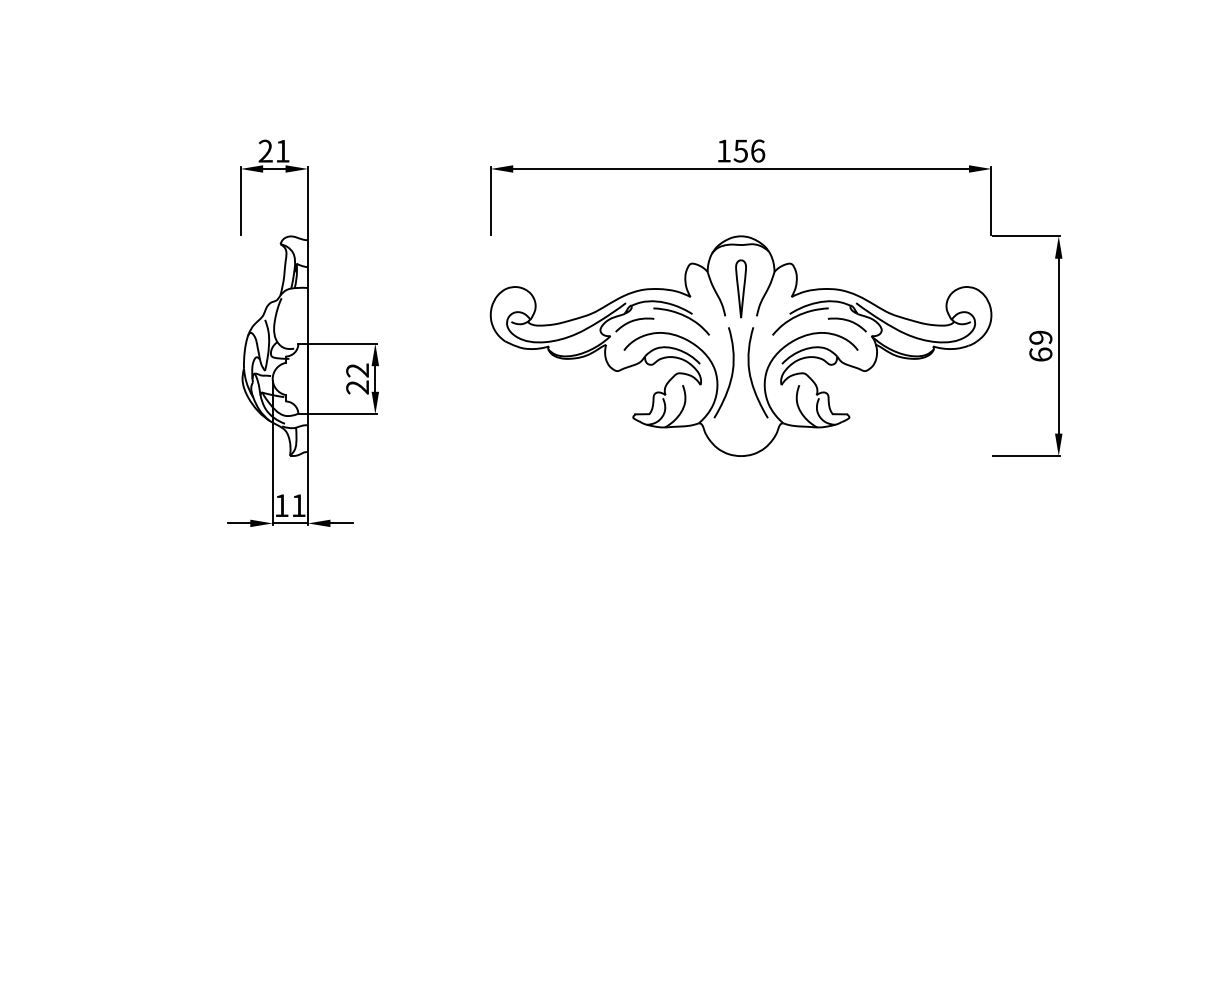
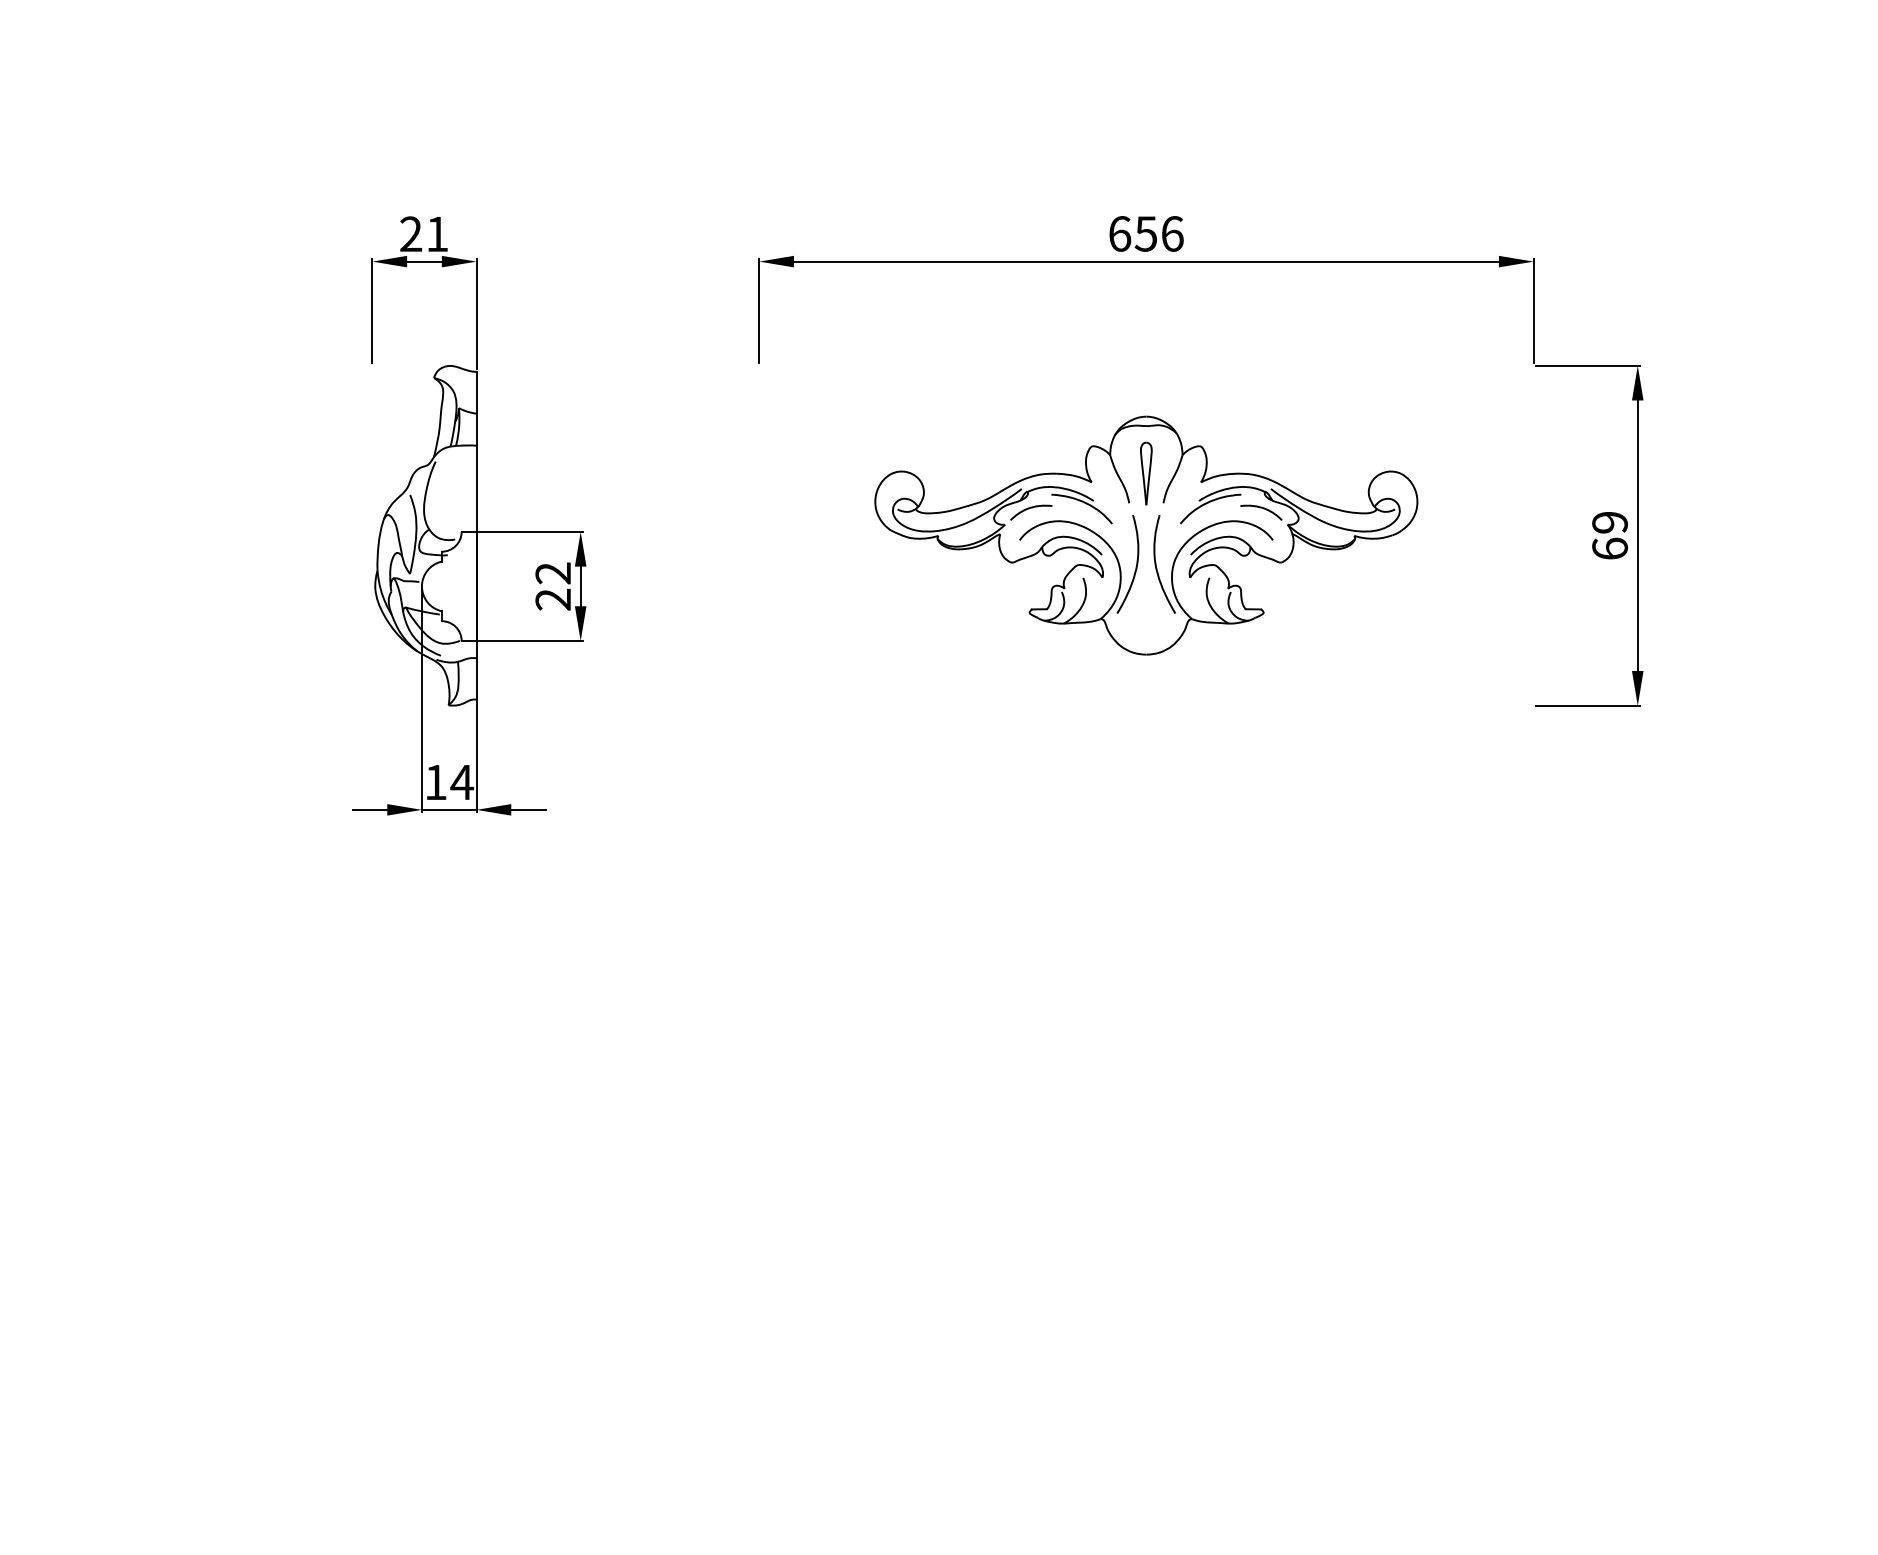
text: (724, 150) -> (1120, 233), 156 -> 656
part: (740, 345) -> (1145, 534), size x0.7
text: (298, 505) -> (461, 782), 11 -> 14

